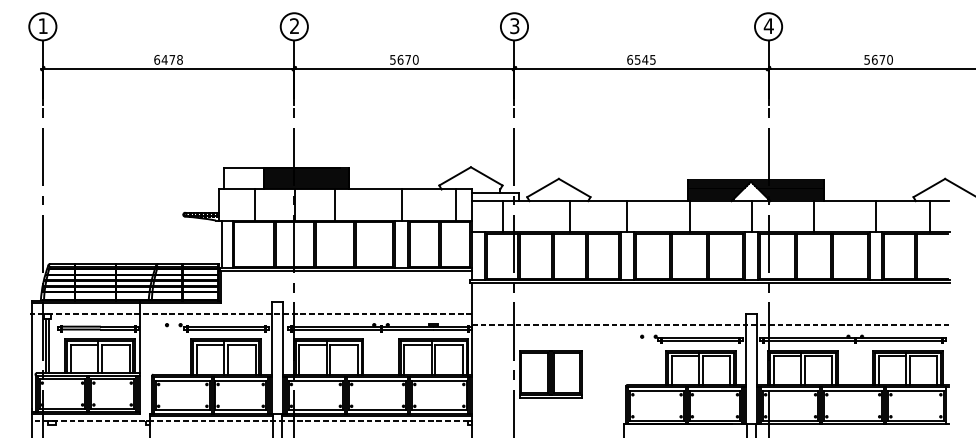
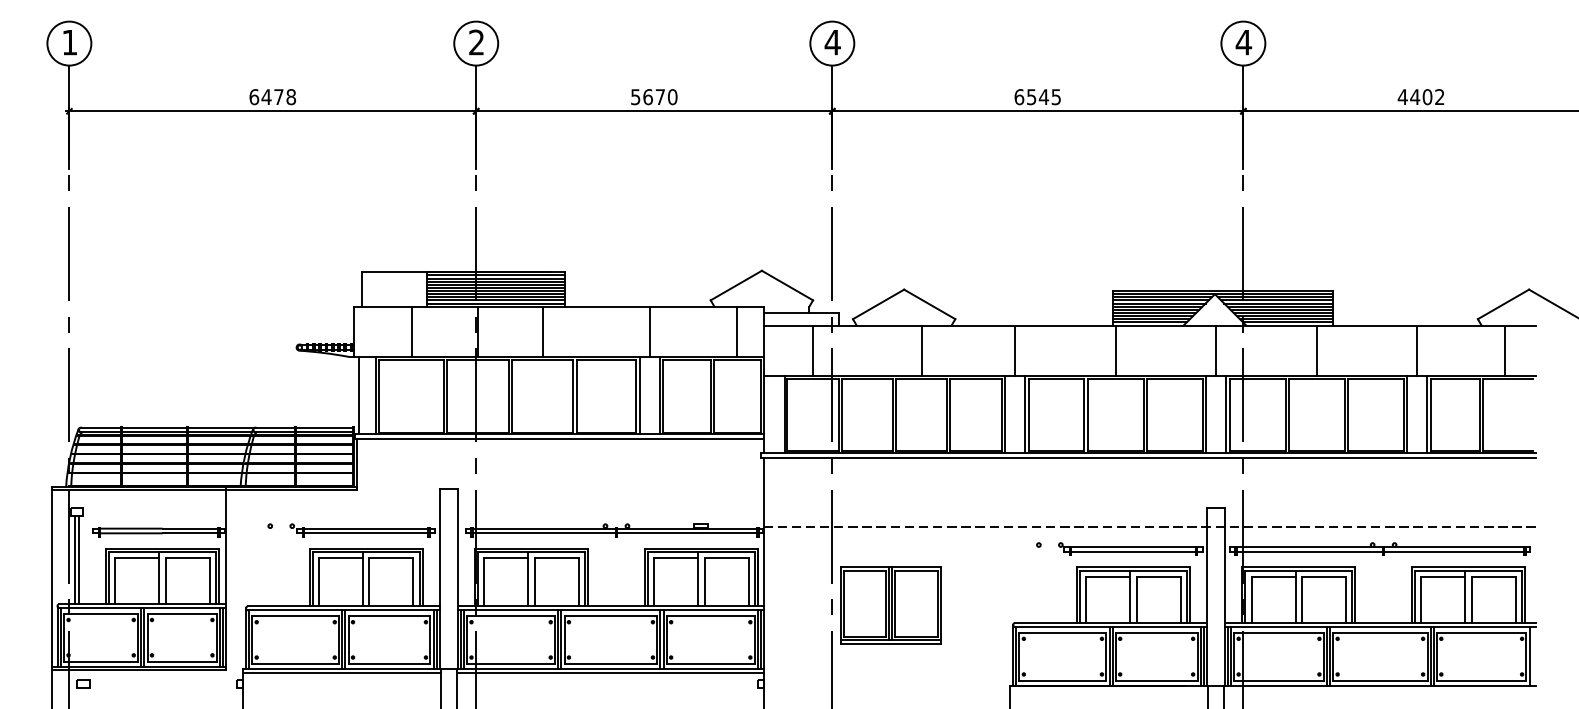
text: (514, 26) -> (832, 43), 3 -> 4
text: (878, 59) -> (1421, 96), 5670 -> 4402
line: (250, 313) -> (405, 507), removed
line: (249, 420) -> (403, 680), removed

